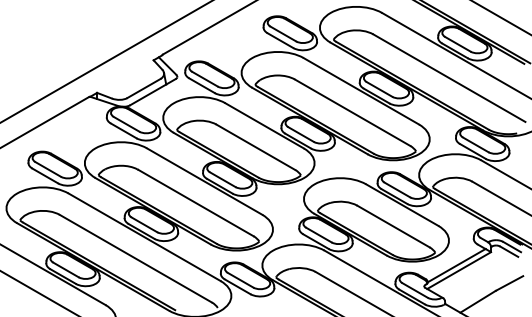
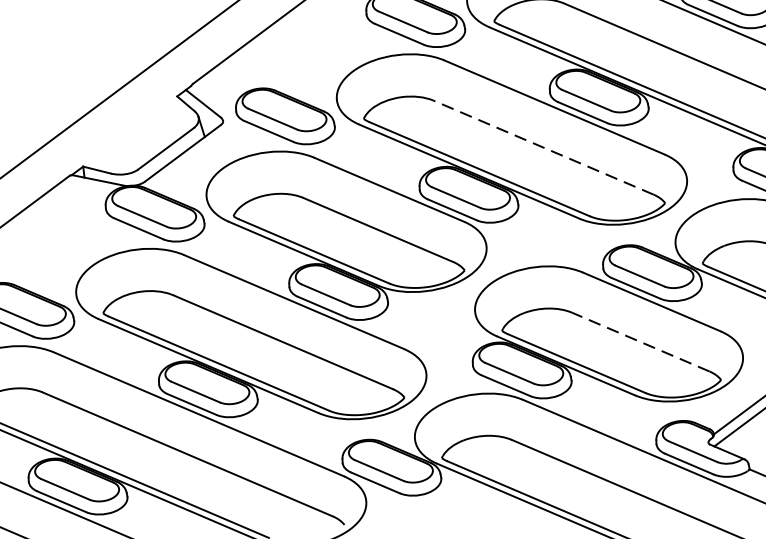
line: (352, 112) -> (543, 147), solid -> dashed
line: (393, 226) -> (640, 342), solid -> dashed

